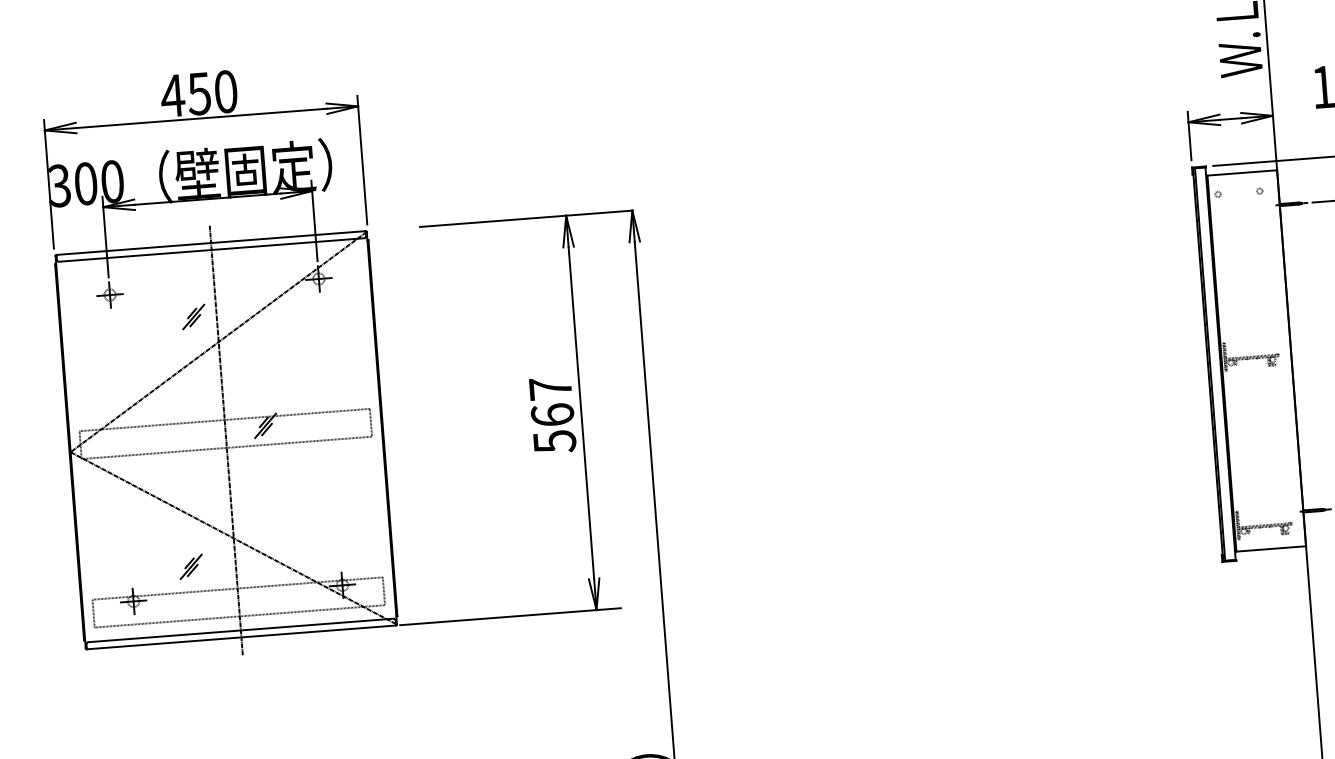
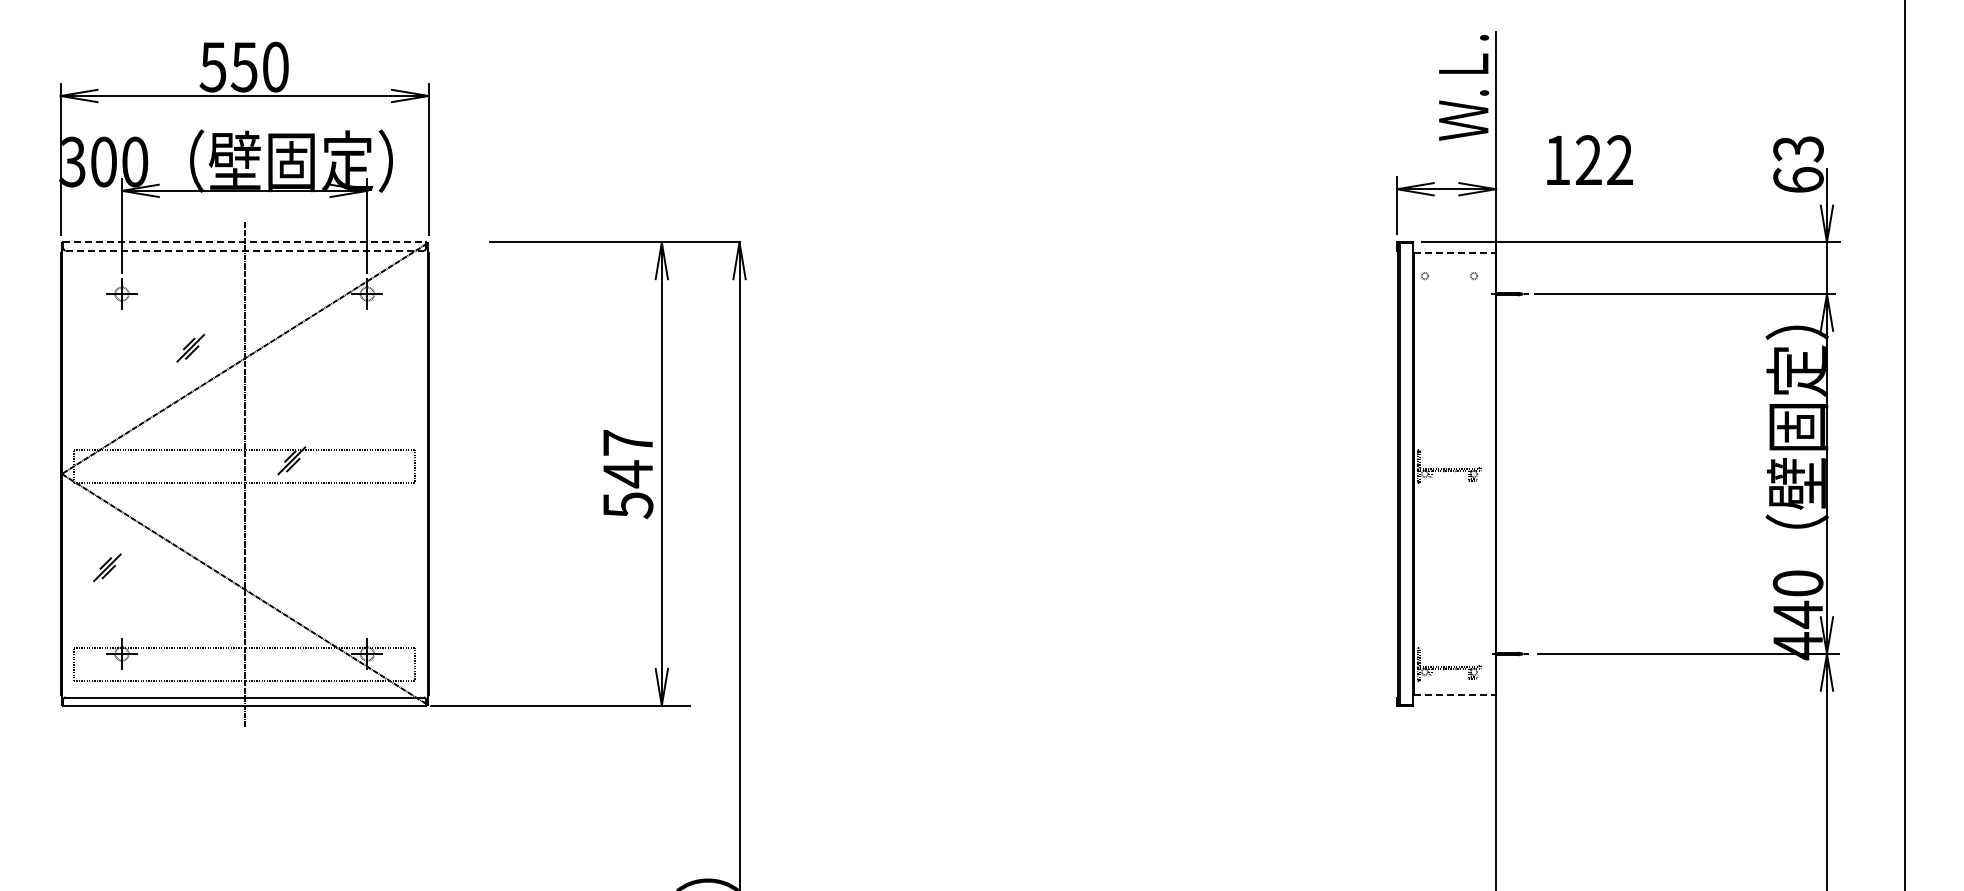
text: (173, 96) -> (213, 67), 450 -> 550
line: (1242, 173) -> (1455, 253), solid -> dashed
line: (210, 243) -> (244, 242), solid -> dashed
line: (212, 249) -> (245, 250), solid -> dashed
part: (193, 317) -> (190, 348), moved
text: (552, 415) -> (627, 474), 567 -> 547
line: (1271, 548) -> (1455, 694), solid -> dashed
part: (191, 566) -> (107, 567), moved

